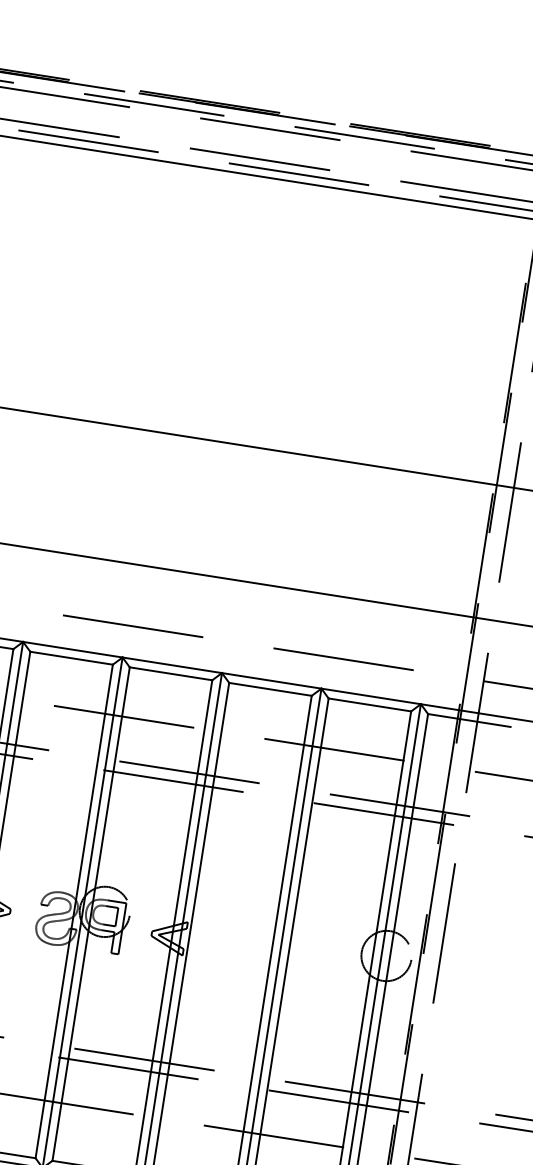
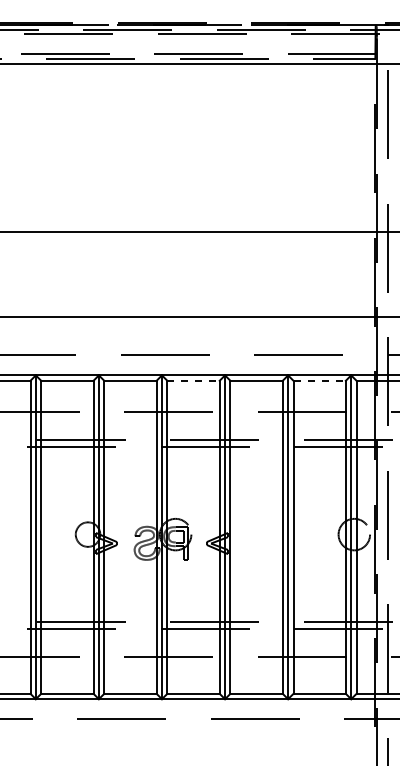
line: (172, 673) -> (194, 380), solid -> dashed
line: (371, 704) -> (320, 380), solid -> dashed

